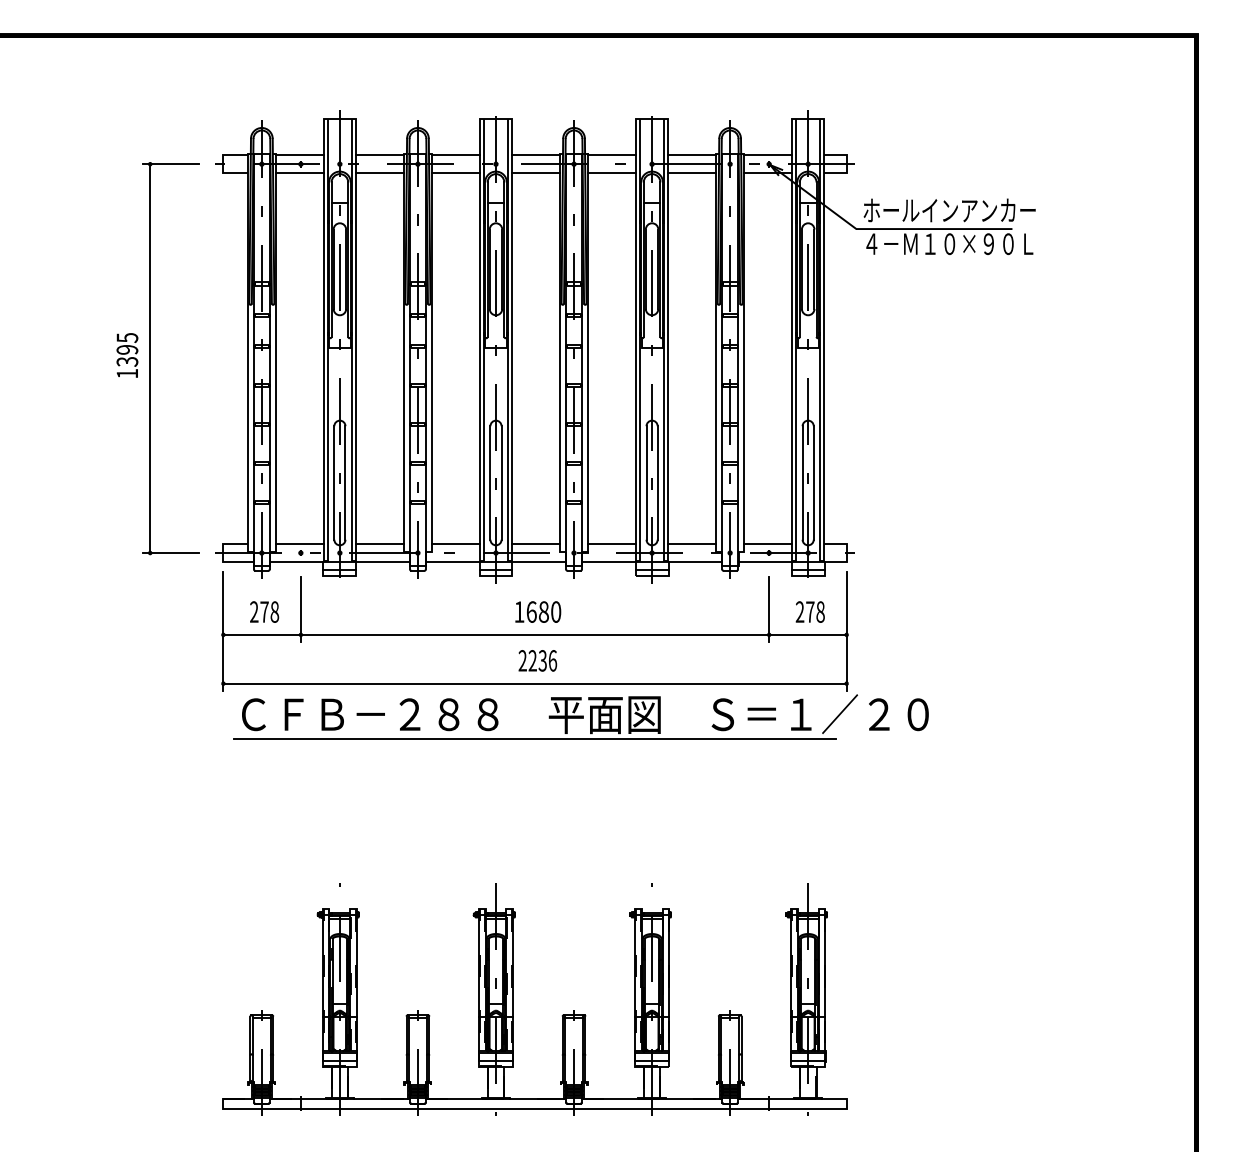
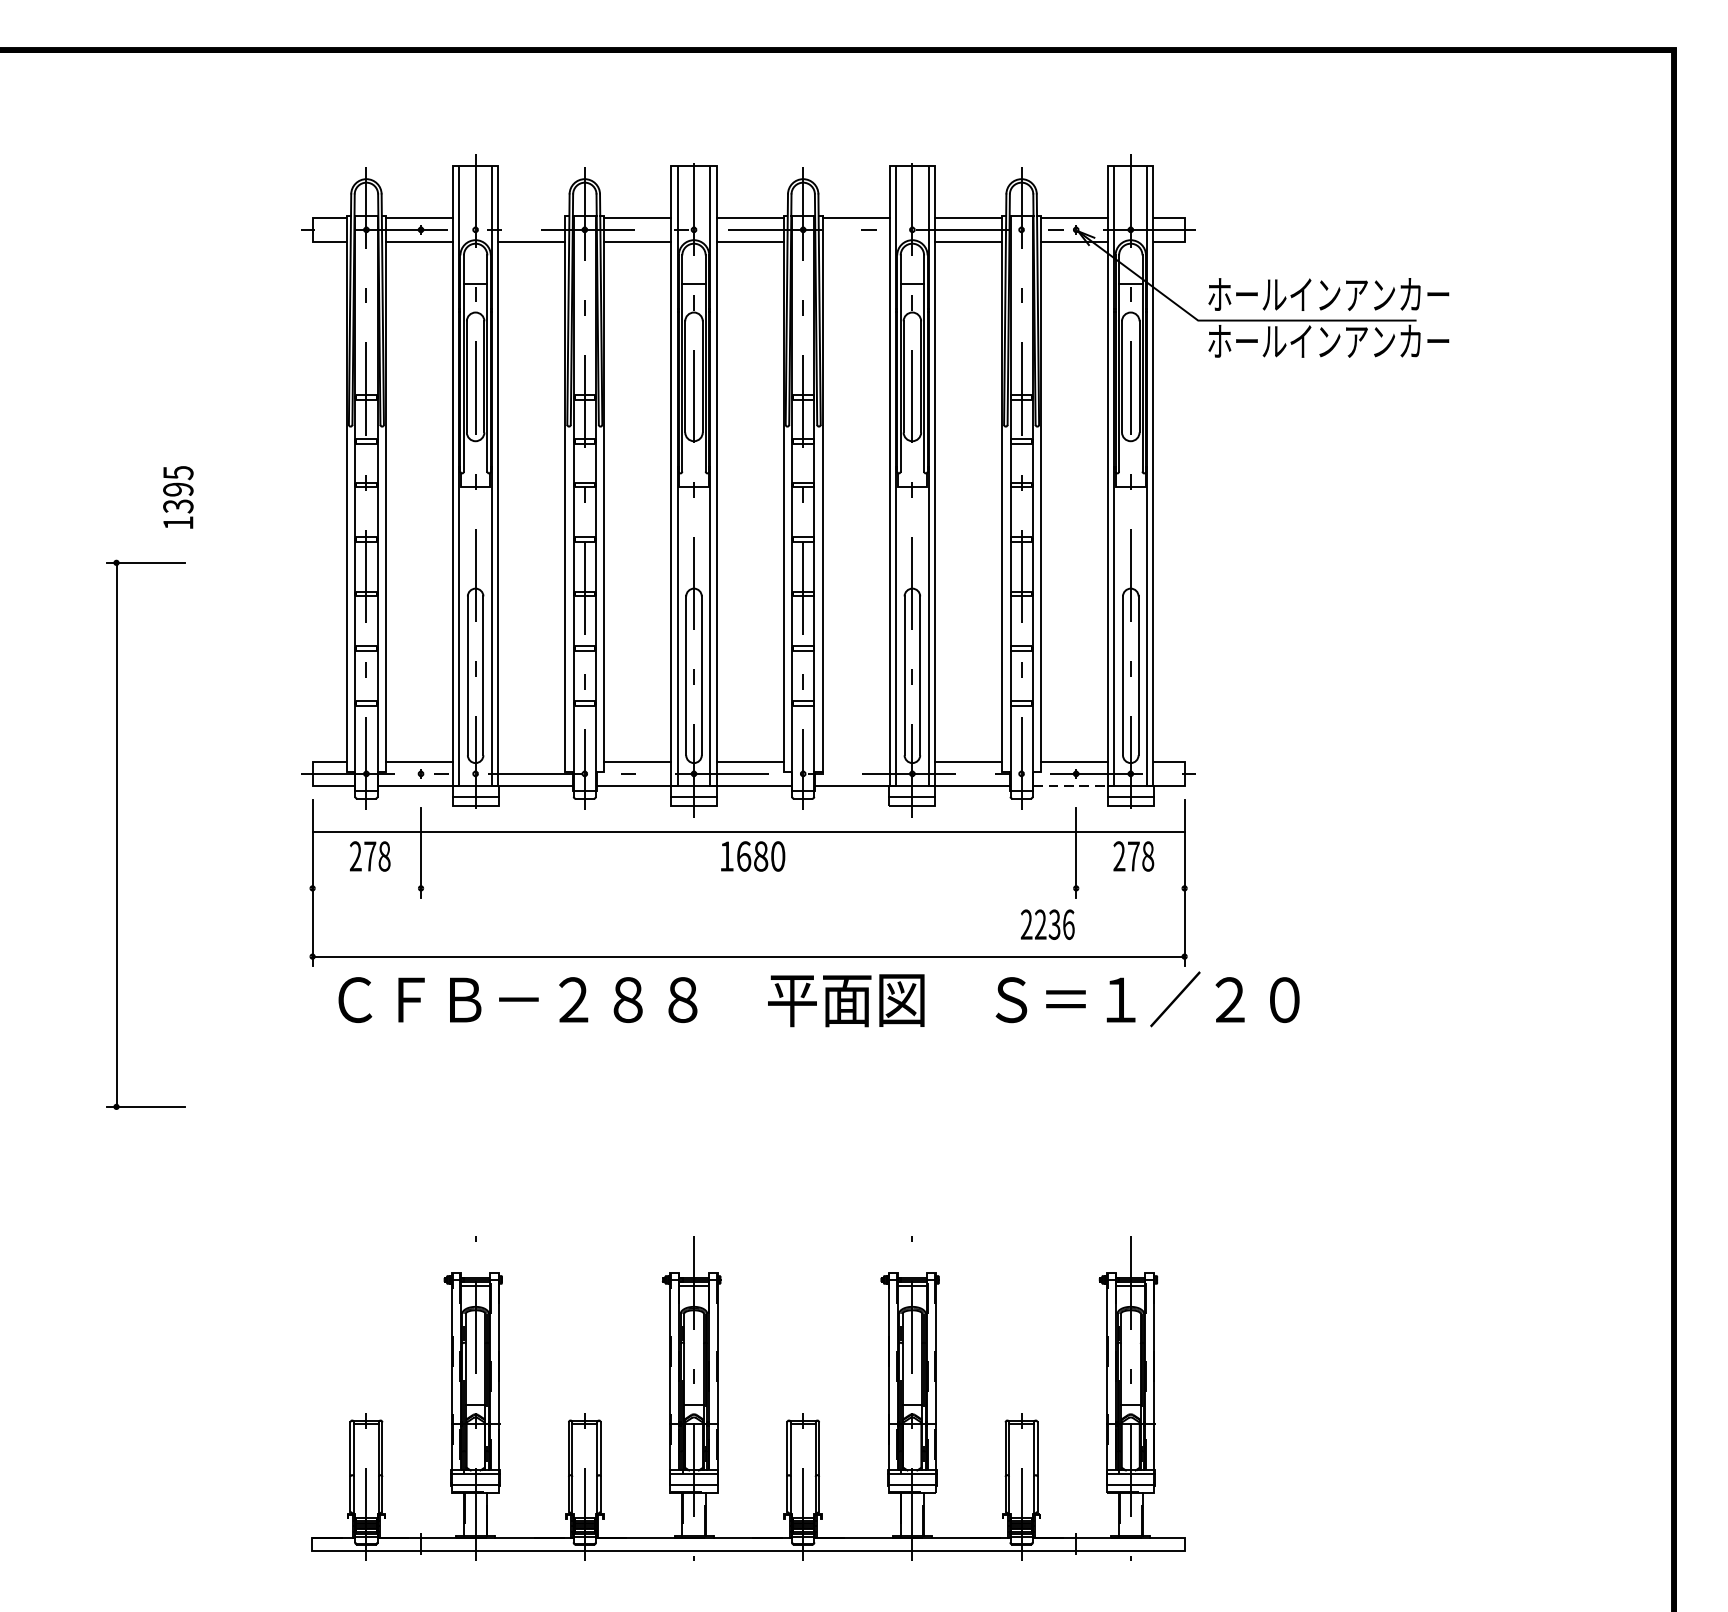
line: (379, 155) -> (531, 217), removed
line: (611, 172) -> (855, 241), removed
text: (949, 243) -> (1328, 340), ４－Ｍ１０×９０Ｌ -> ホールインアンカー
part: (150, 358) -> (116, 834), moved
line: (379, 544) -> (531, 761), removed
line: (611, 544) -> (855, 761), removed
line: (765, 561) -> (1071, 785), solid -> dashed
line: (534, 634) -> (747, 831), moved
text: (537, 660) -> (1047, 924), moved
line: (534, 739) -> (747, 1034), removed

